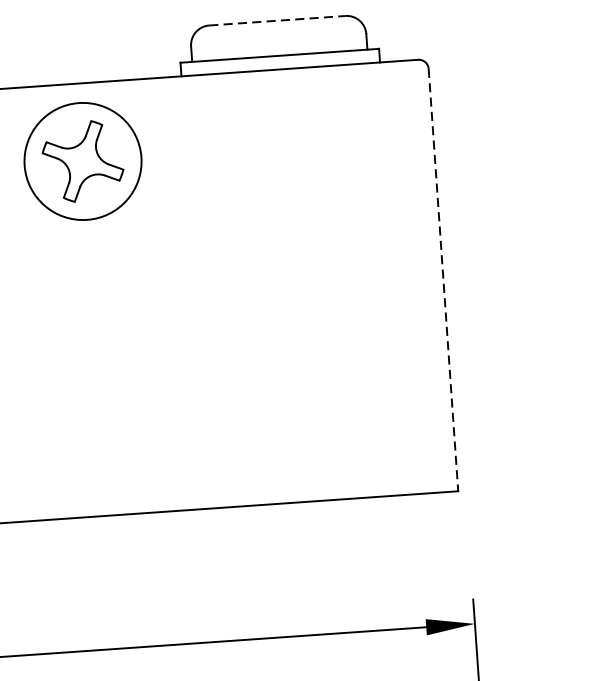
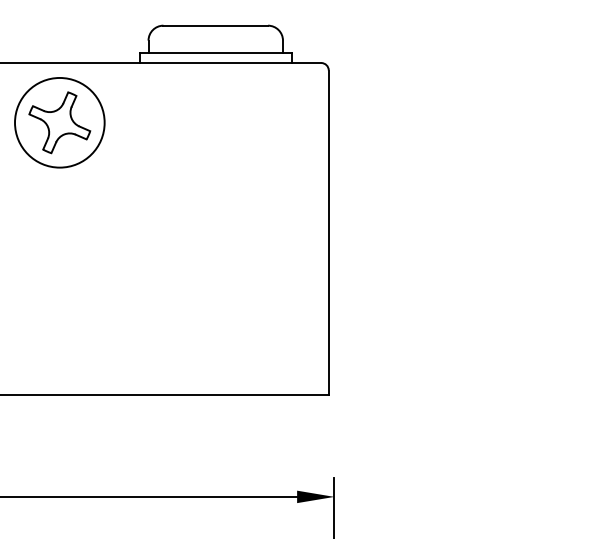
line: (278, 20) -> (216, 25), dashed -> solid
line: (443, 281) -> (328, 233), dashed -> solid

